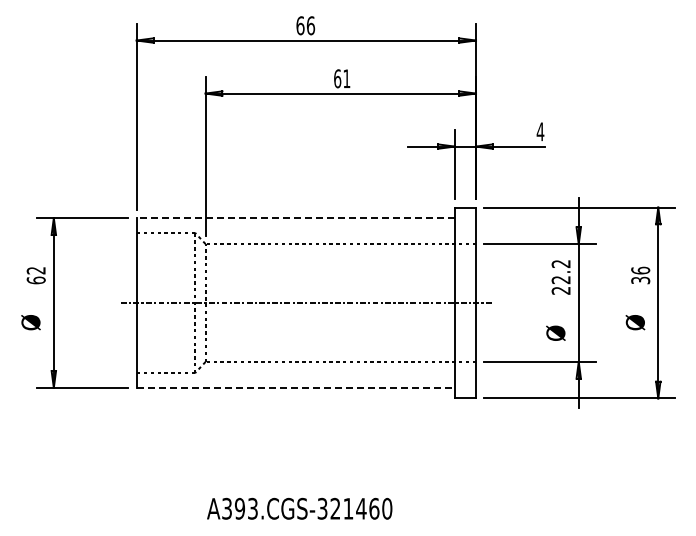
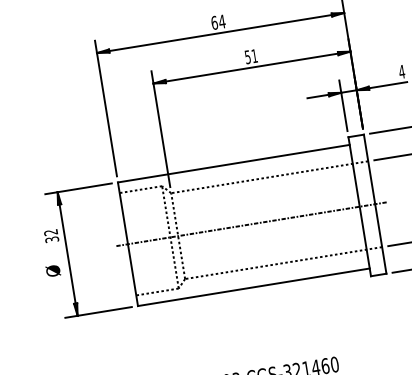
text: (310, 25) -> (221, 21), 66 -> 64
text: (337, 78) -> (247, 57), 61 -> 51
line: (295, 218) -> (233, 163), dashed -> solid
text: (35, 280) -> (51, 239), 62 -> 32
line: (296, 387) -> (254, 286), dashed -> solid

